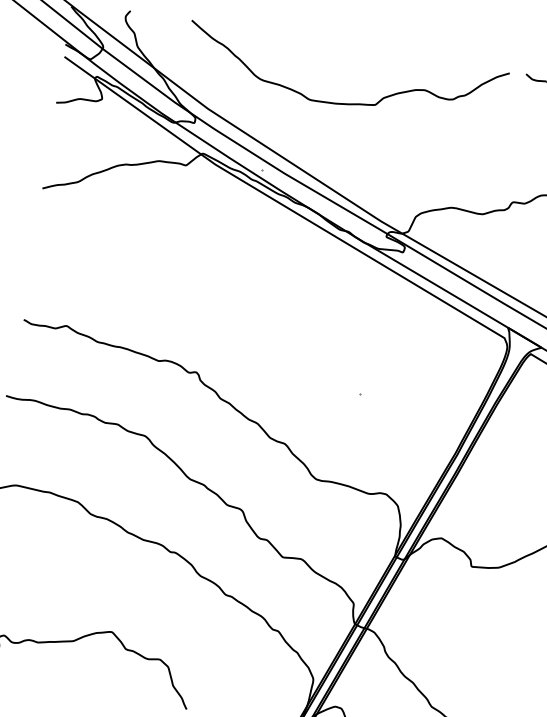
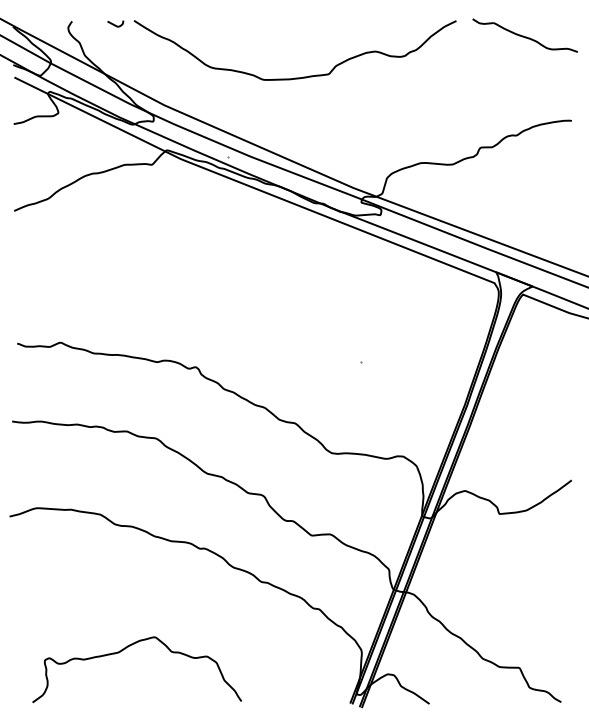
curve: (172, 21) -> (115, 24), added

